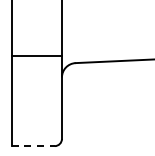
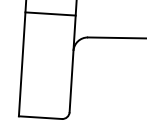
line: (36, 56) -> (50, 14), moved
line: (33, 146) -> (40, 118), dashed -> solid

